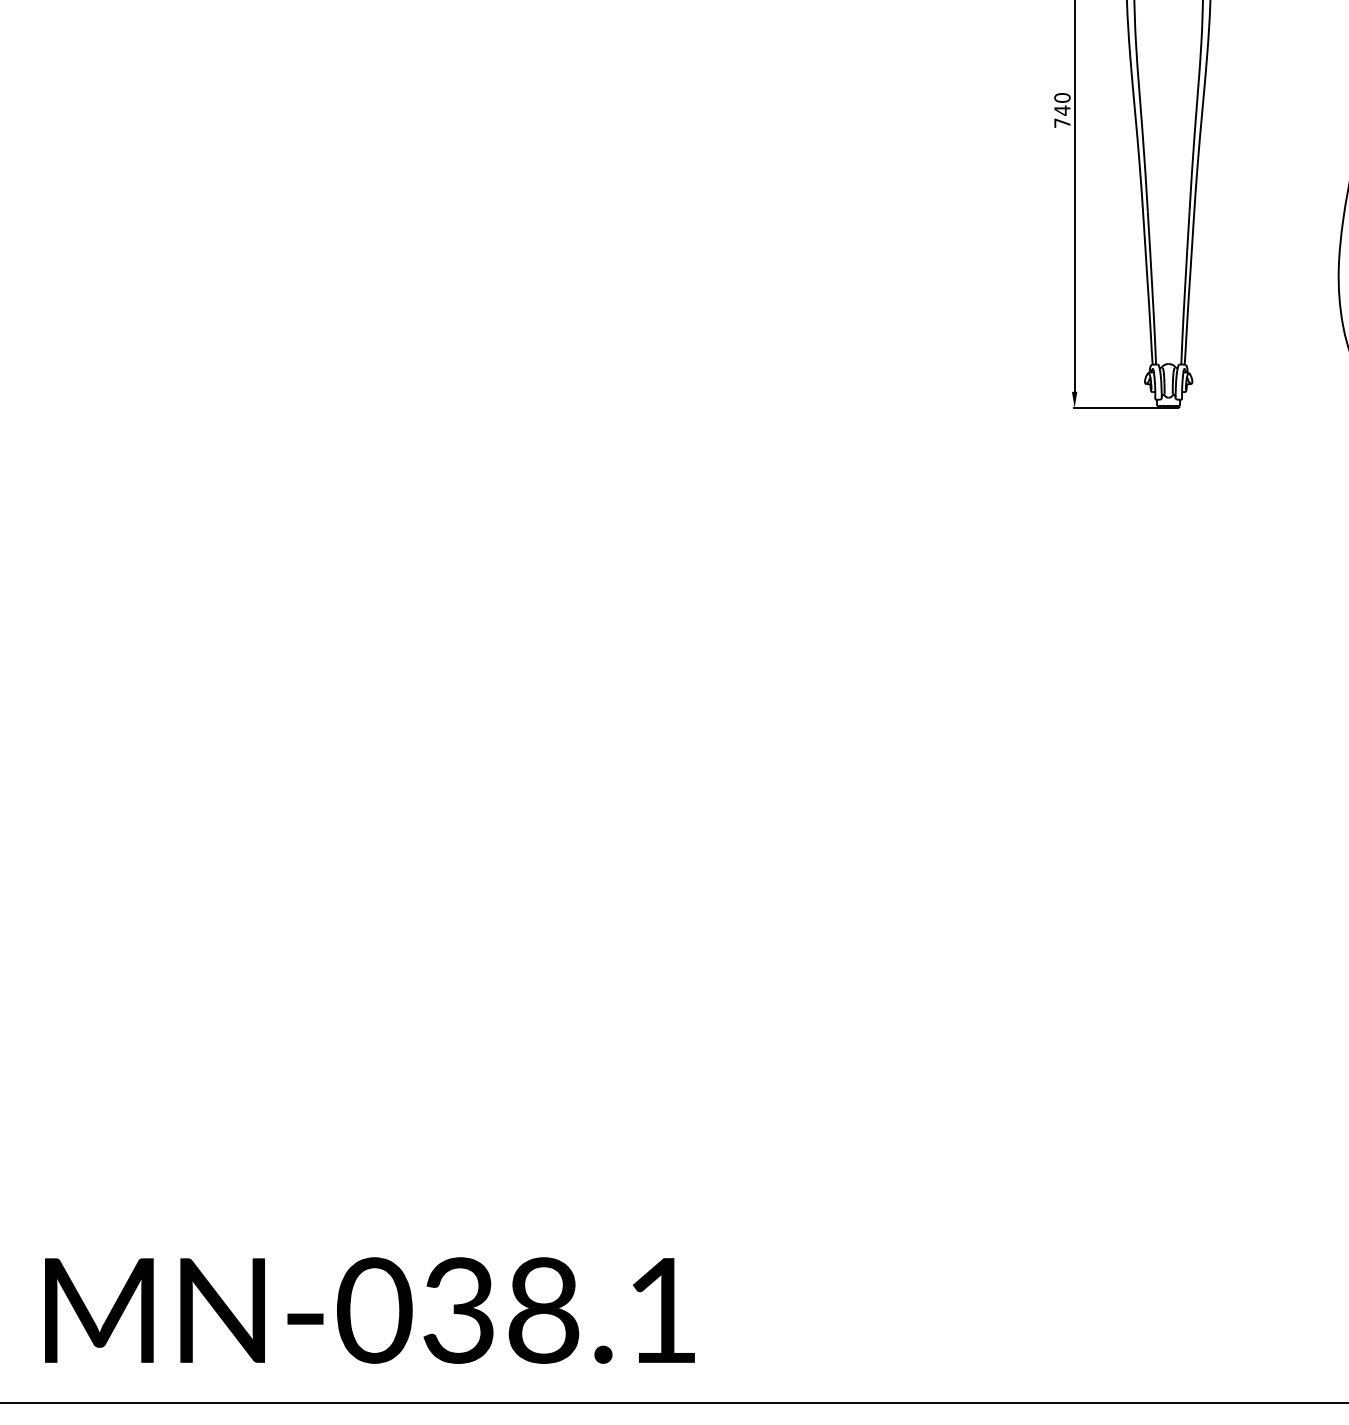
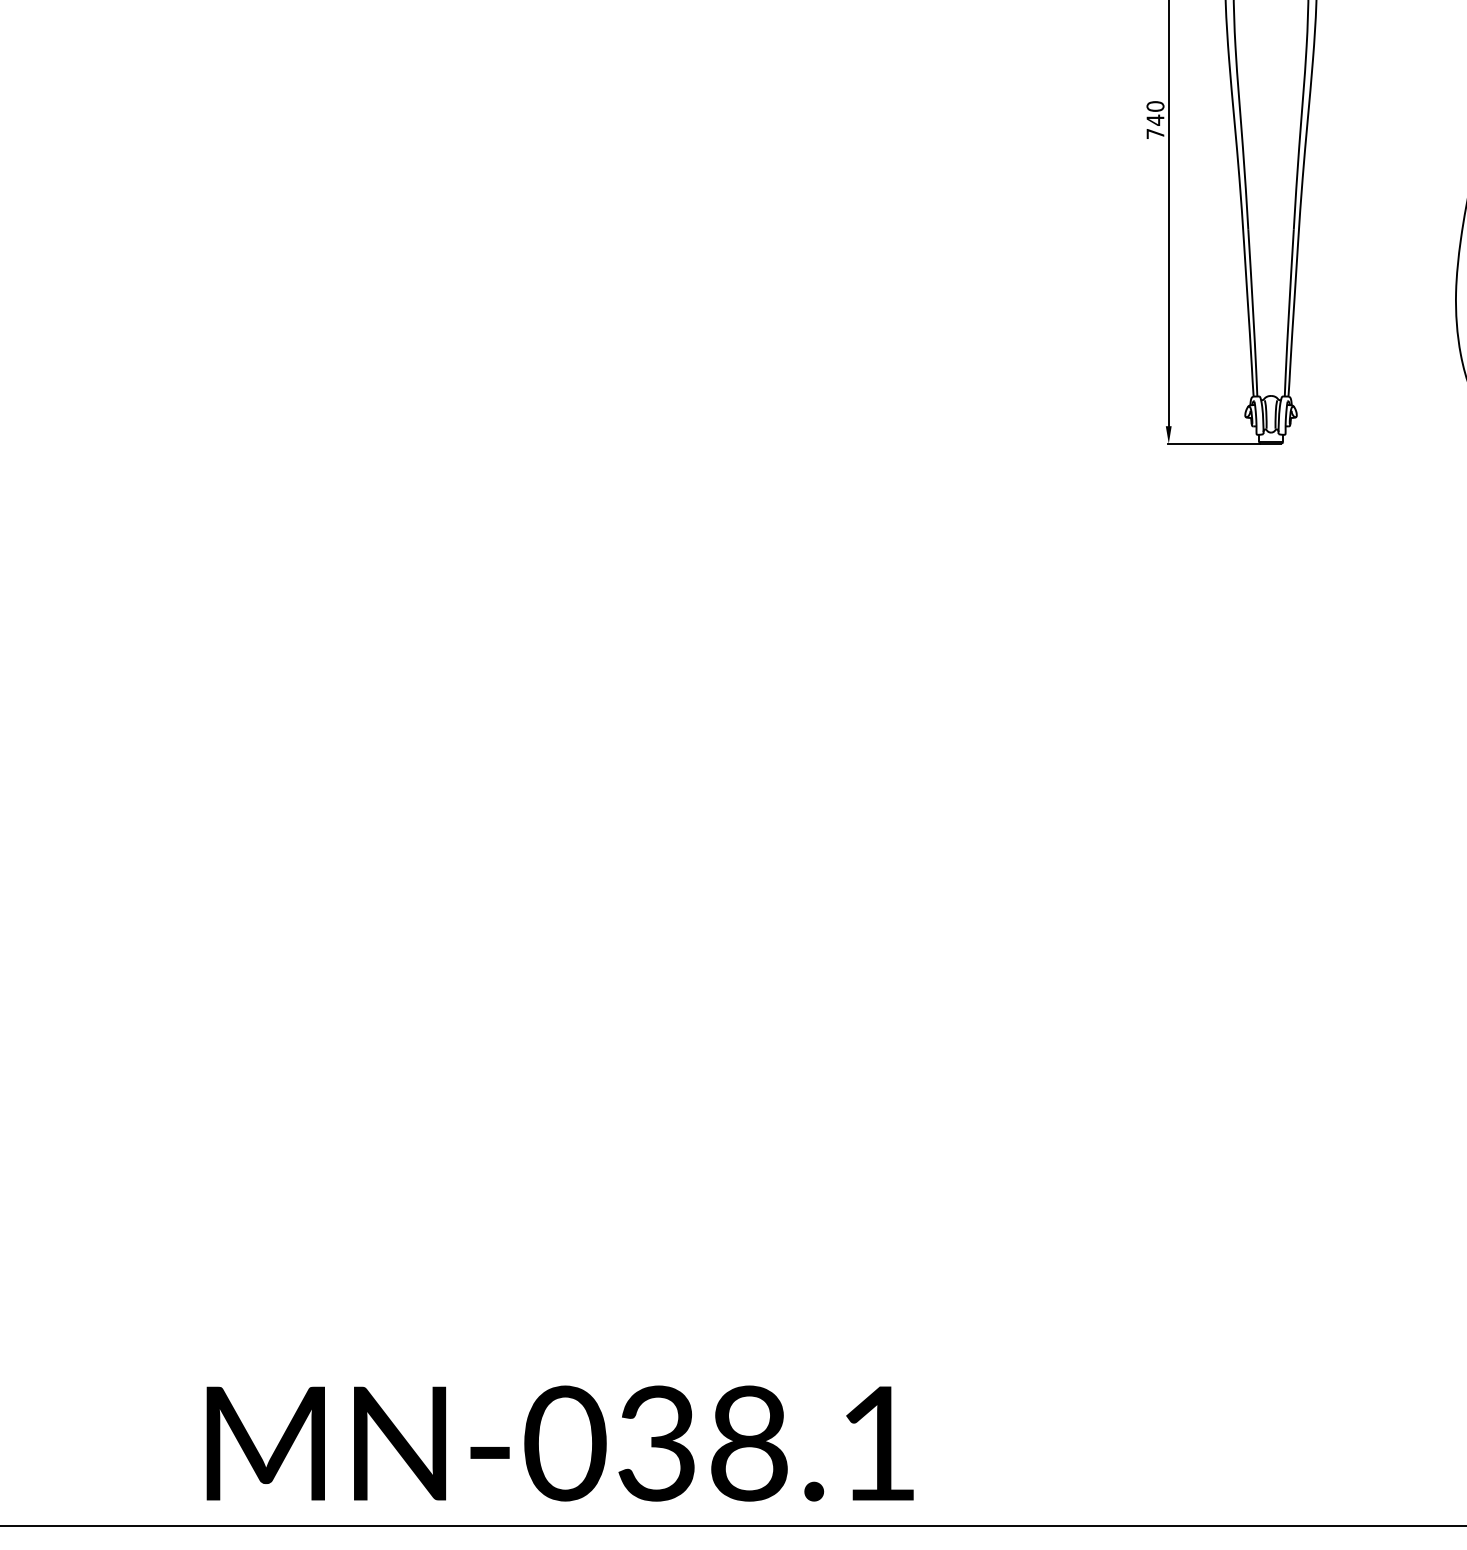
text: (369, 1310) -> (559, 1443), moved

